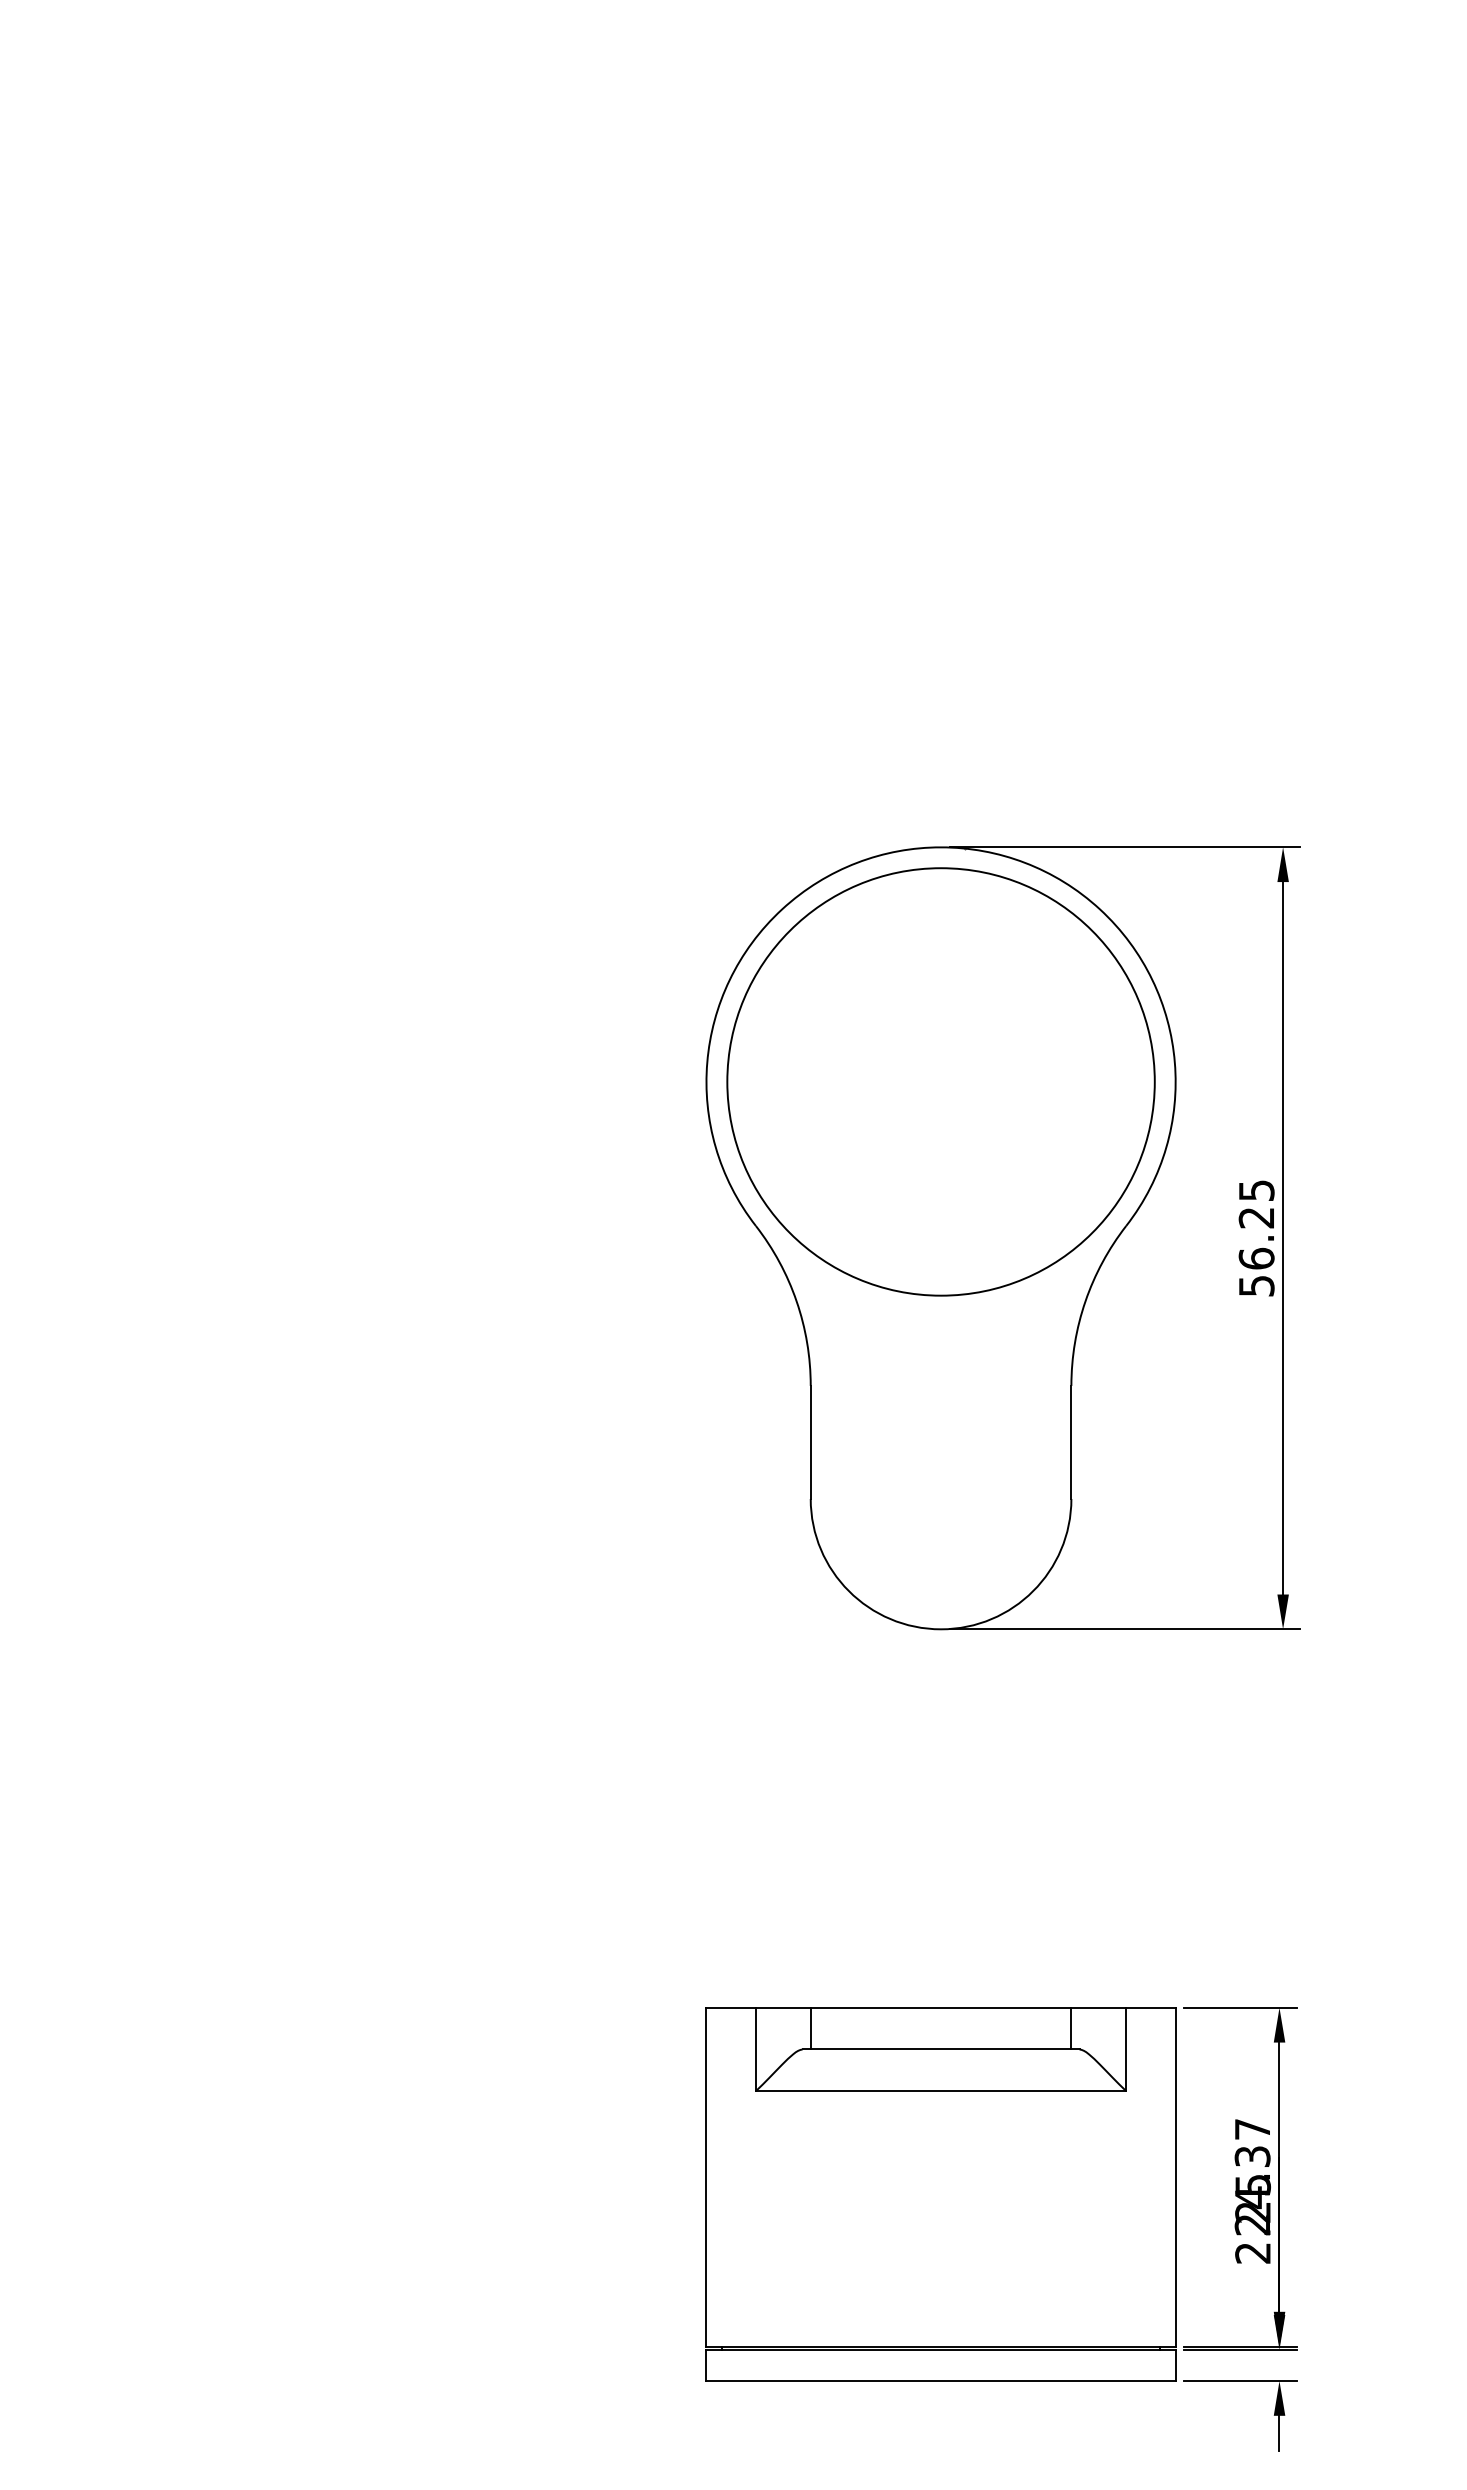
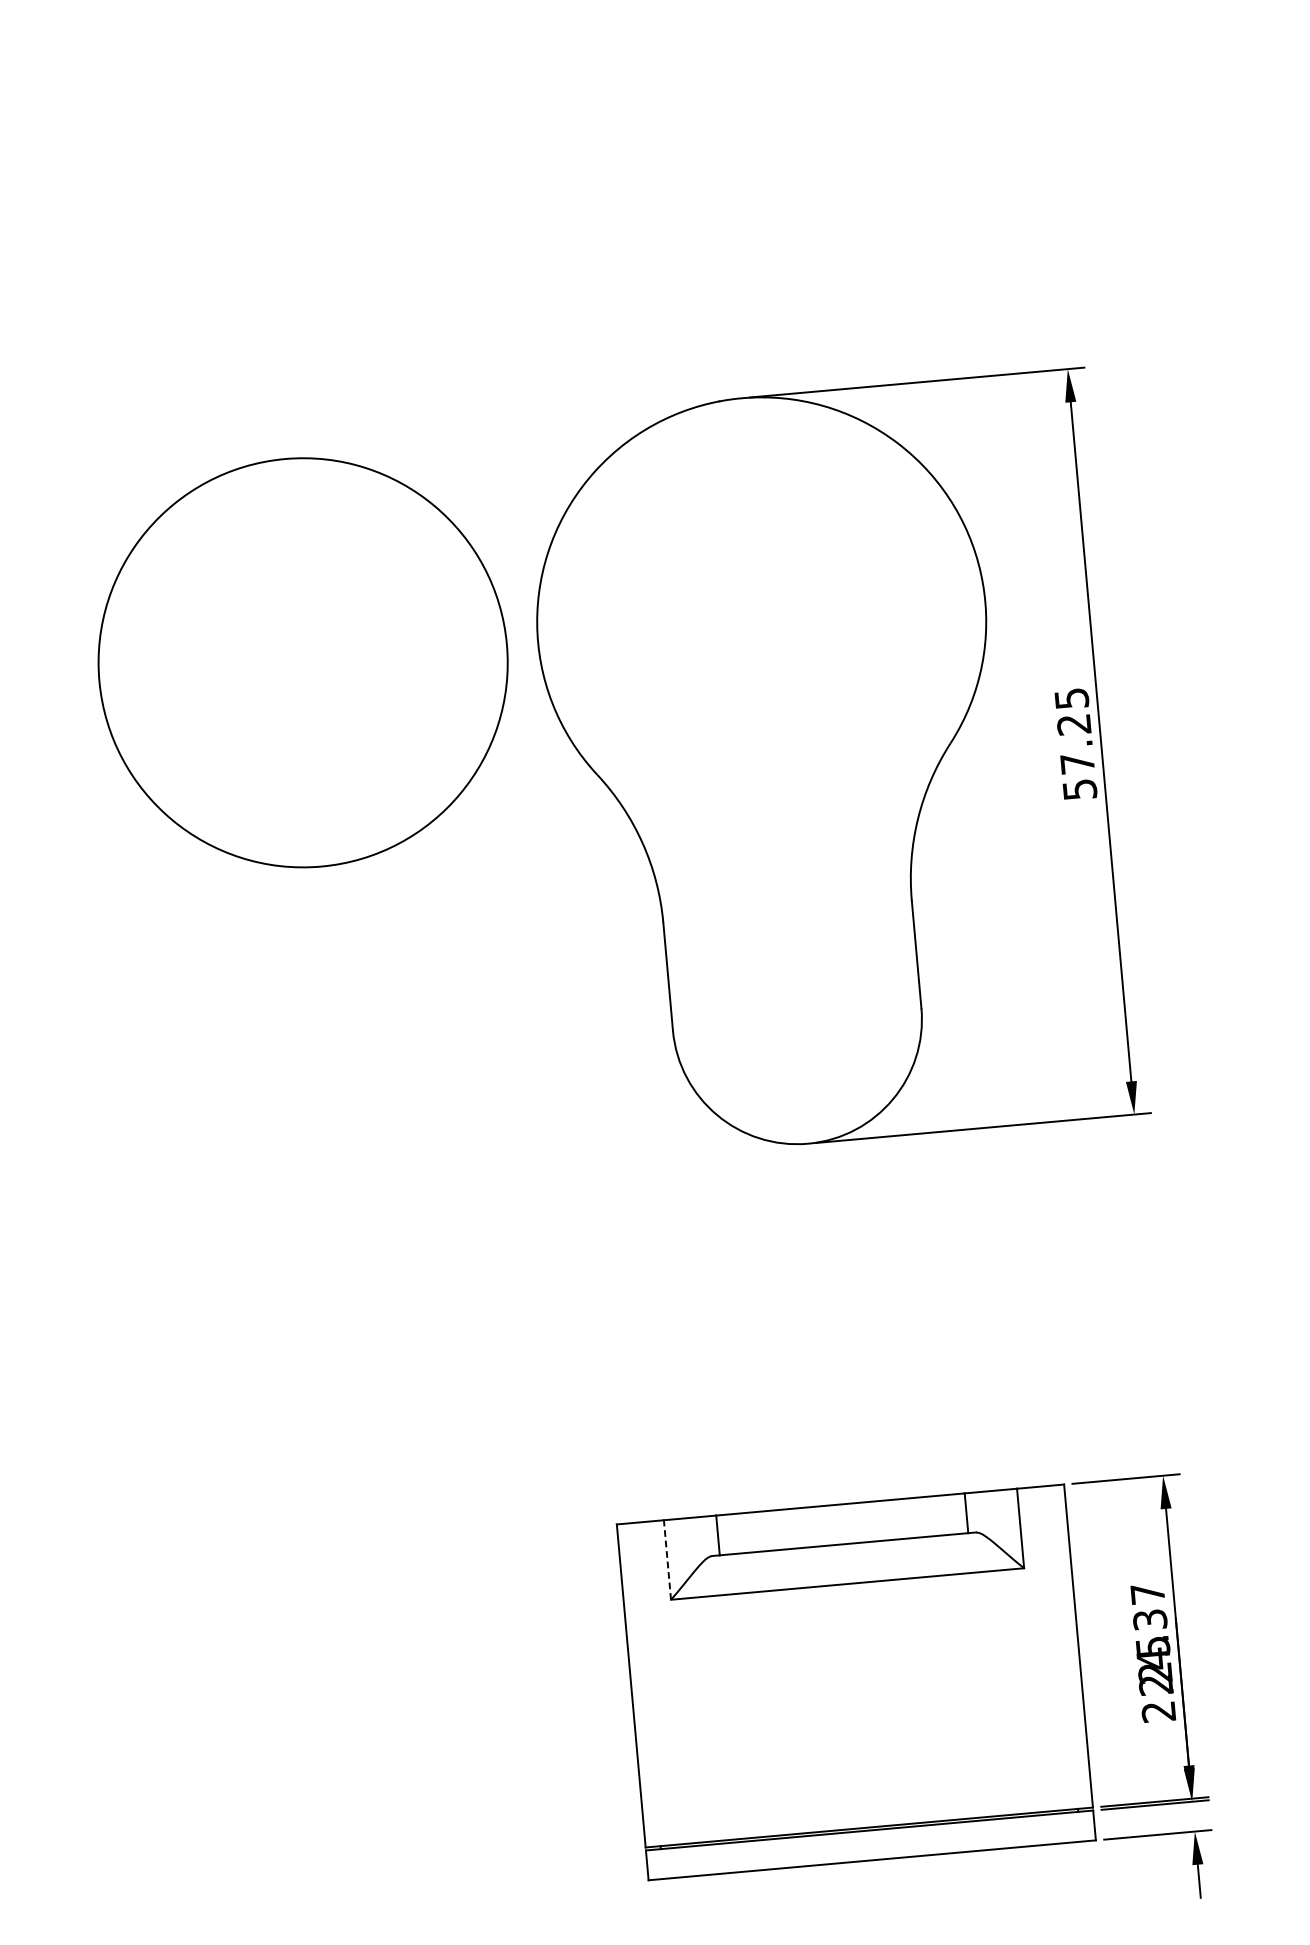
circle: (940, 1081) -> (302, 662), moved
text: (1256, 1258) -> (1077, 763), 56.25 -> 57.25
line: (755, 2049) -> (667, 1560), solid -> dashed

